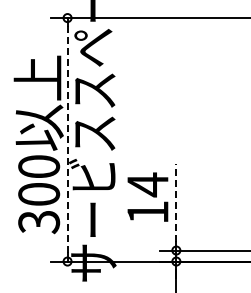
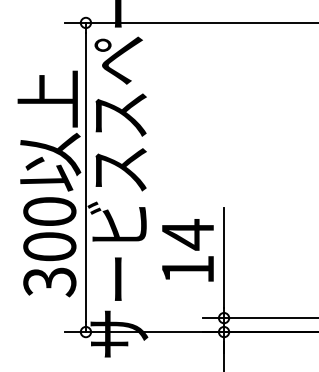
line: (67, 139) -> (85, 177), dashed -> solid
line: (176, 202) -> (224, 257), dashed -> solid

